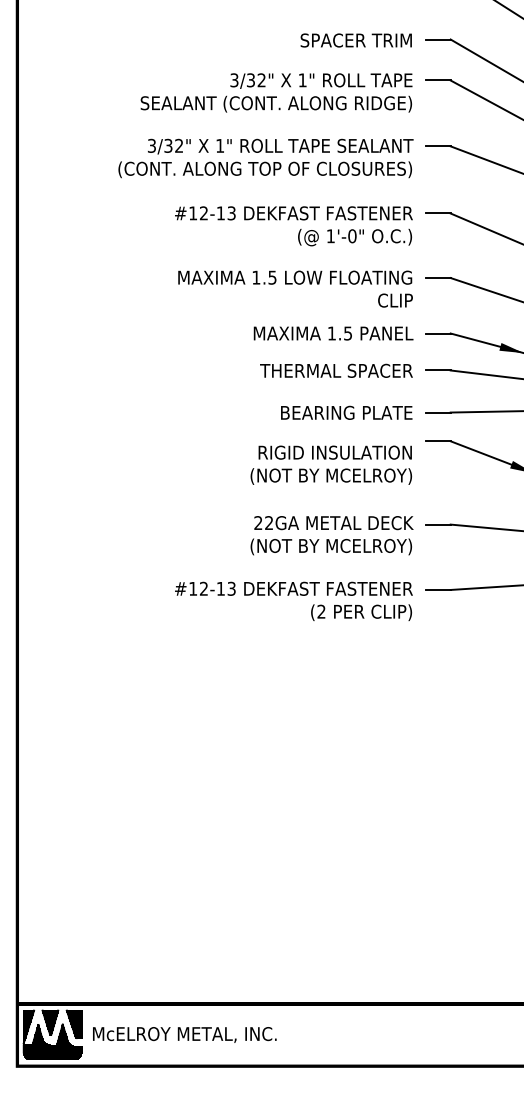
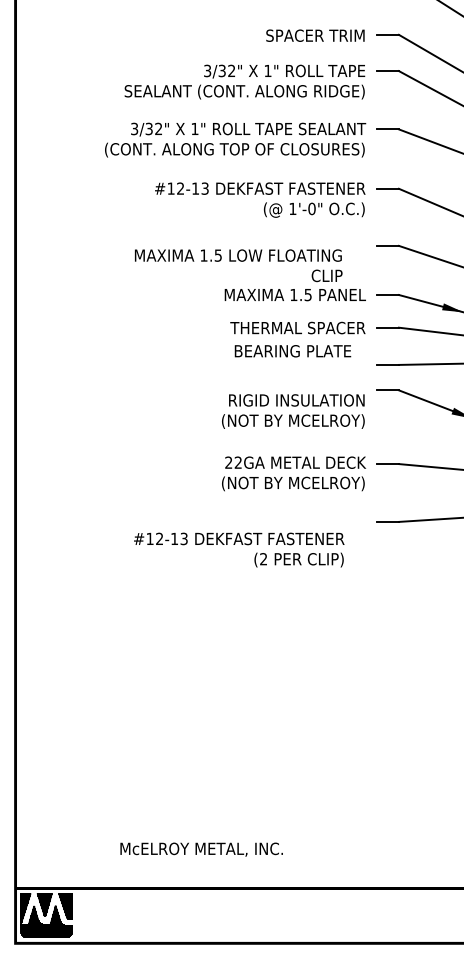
text: (295, 288) -> (238, 265), moved
text: (346, 413) -> (292, 351), moved
text: (294, 600) -> (239, 549), moved
text: (184, 1034) -> (201, 849), moved

